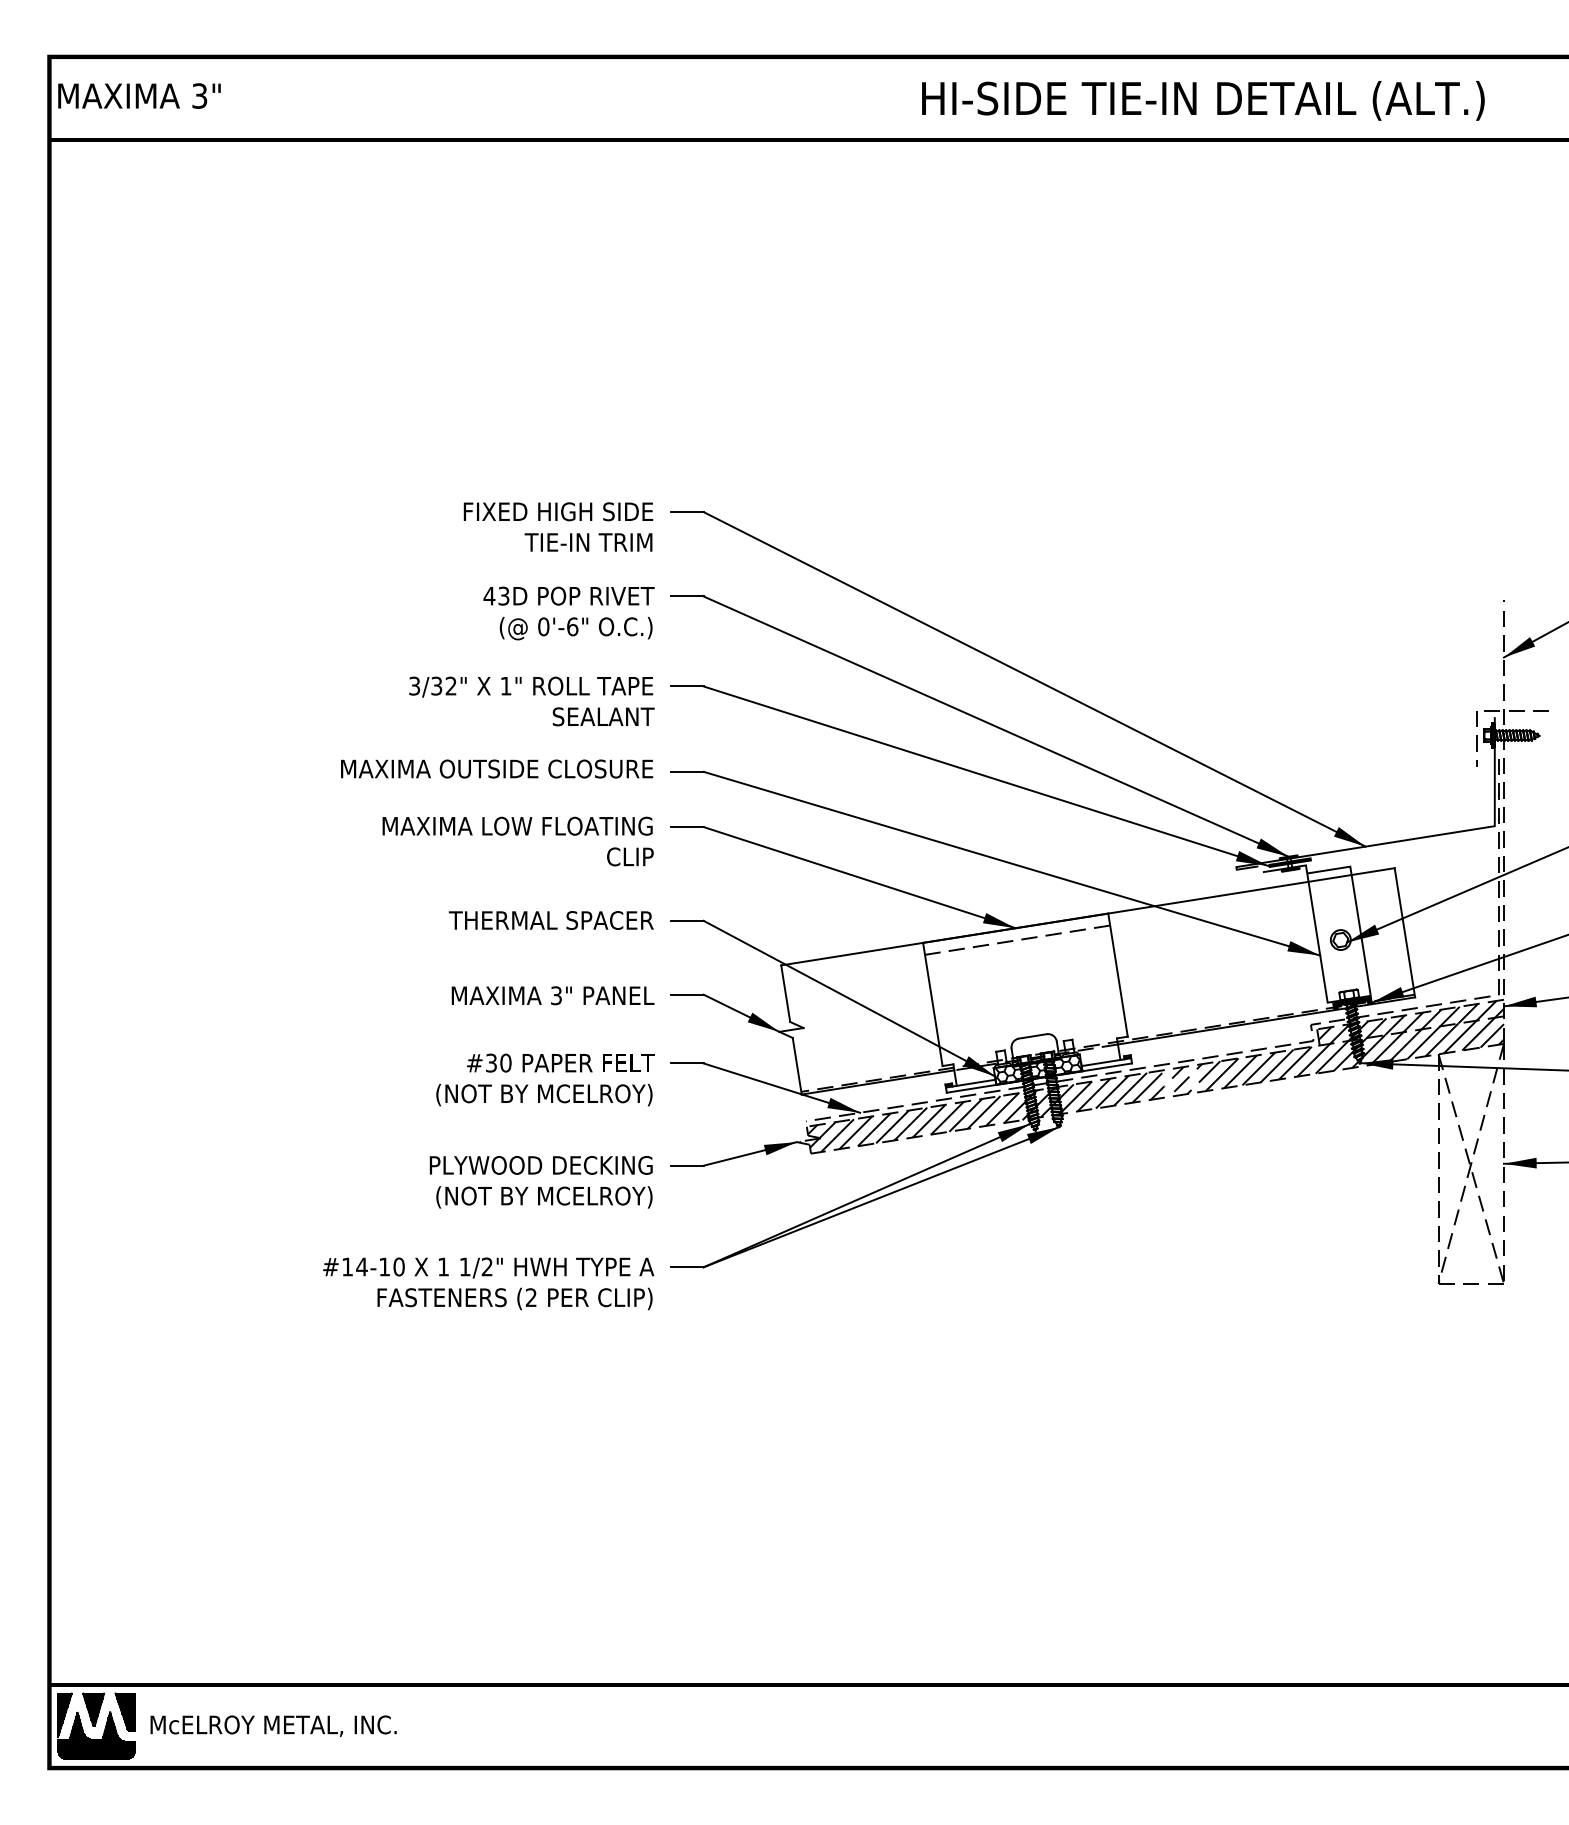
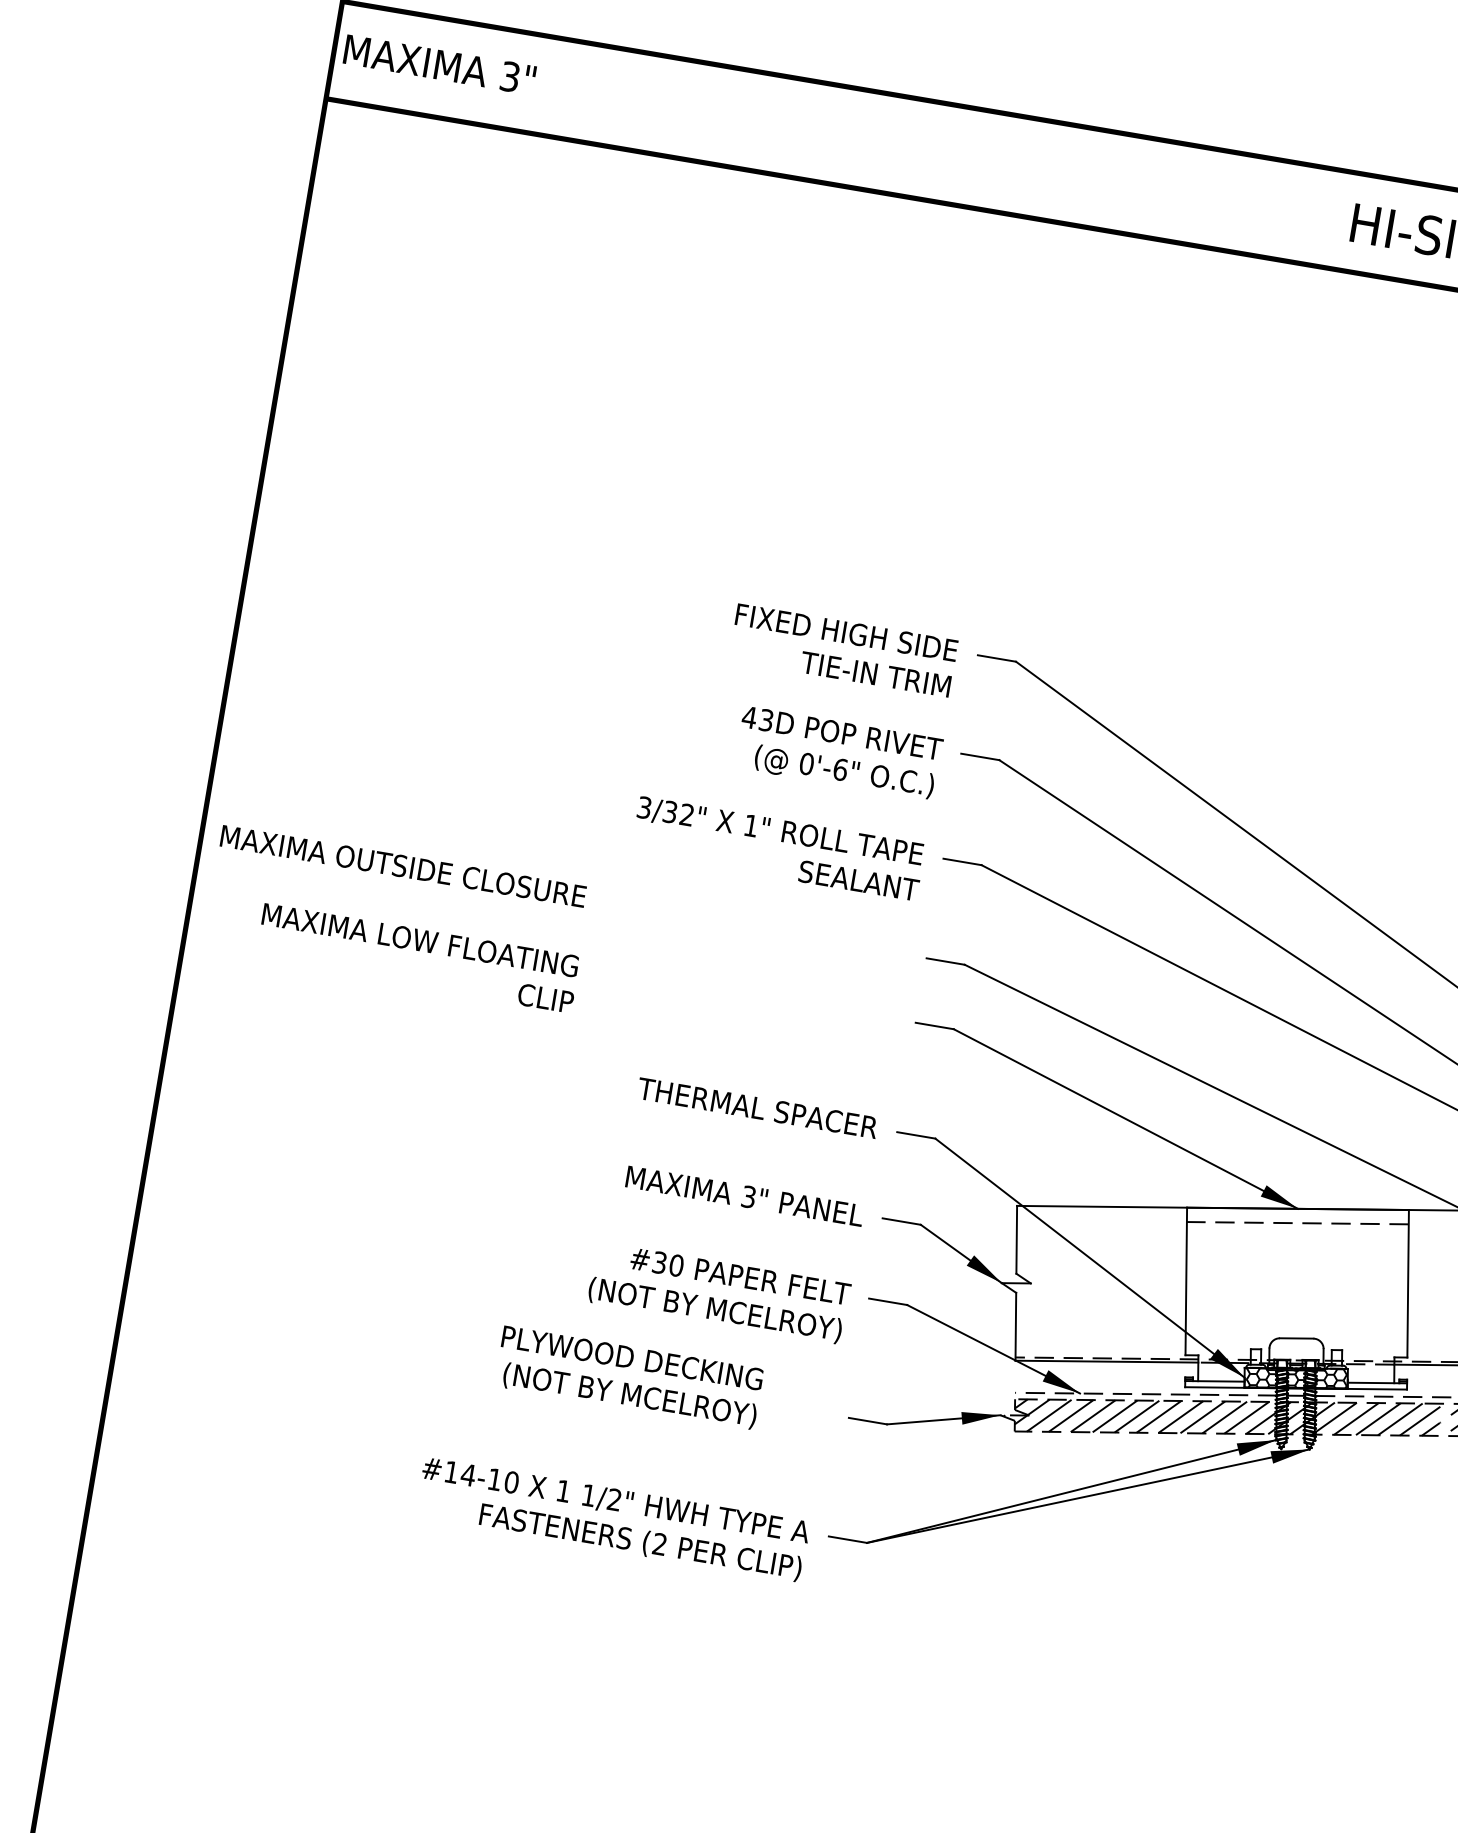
text: (497, 768) -> (404, 865), moved
text: (517, 841) -> (417, 958), moved
text: (540, 1182) -> (628, 1377), moved

